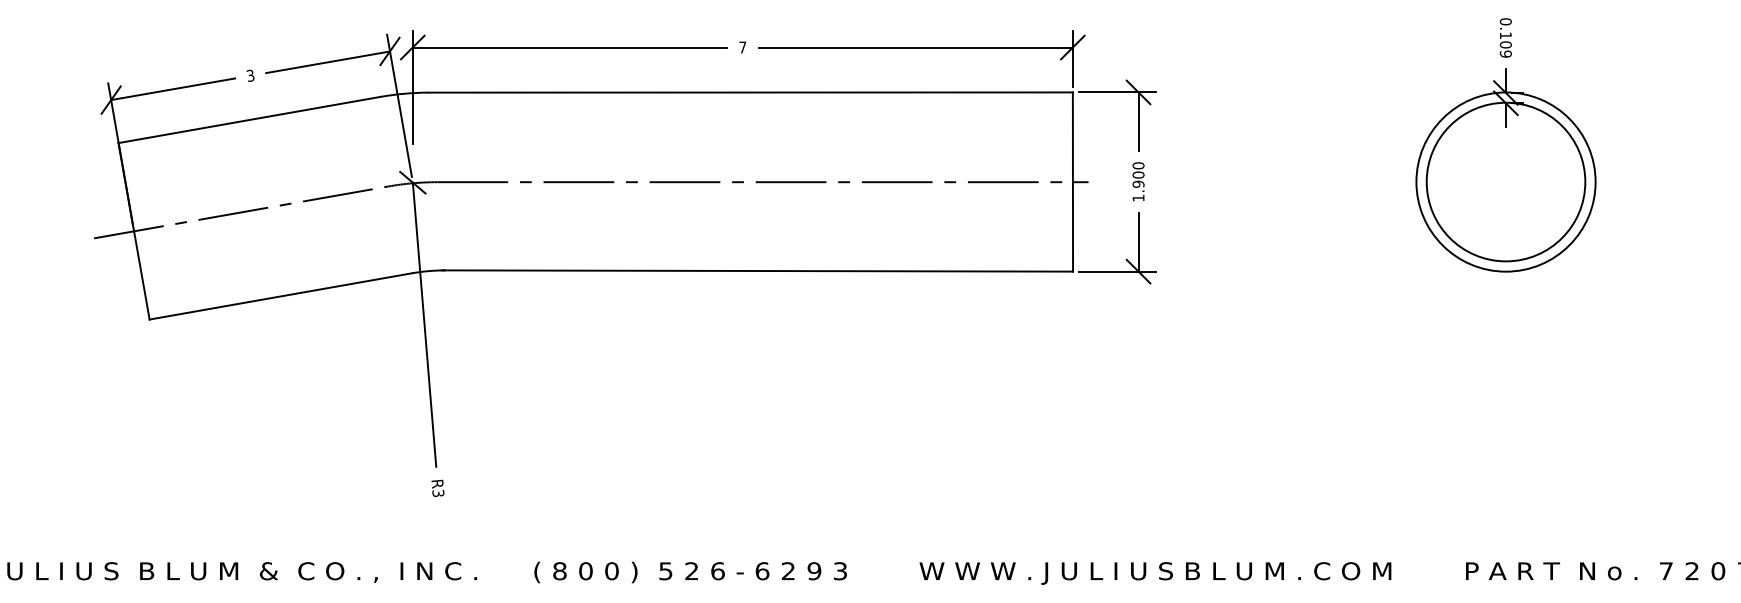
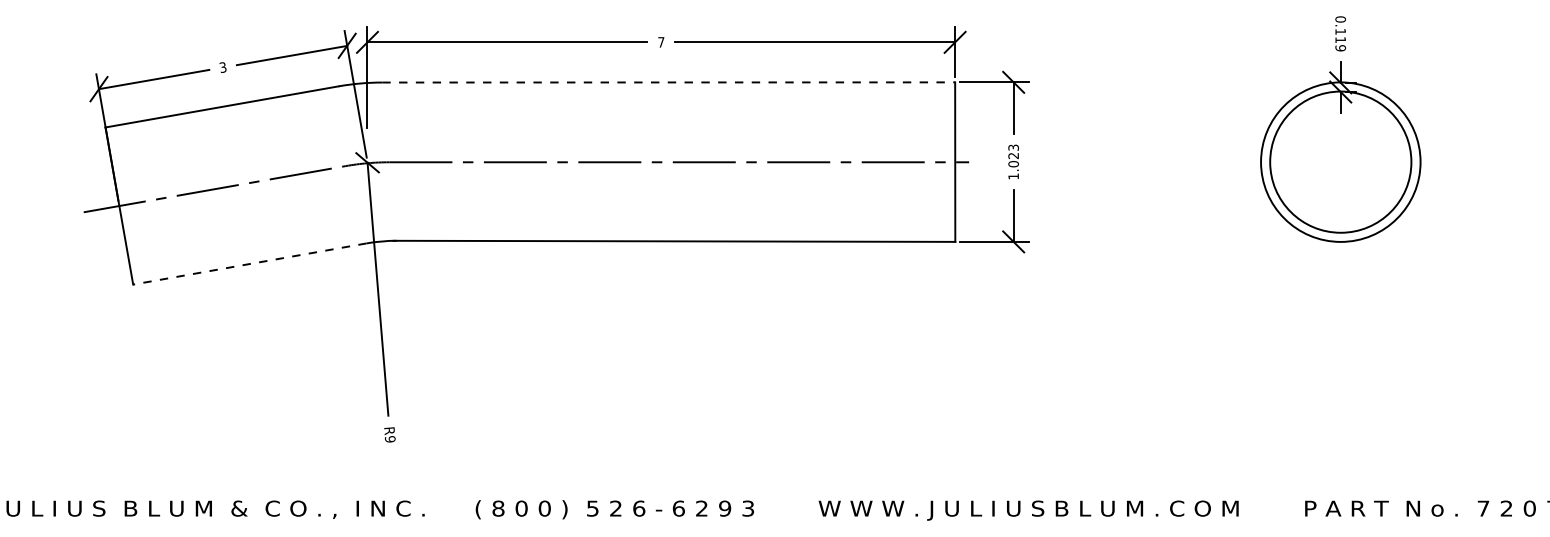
text: (1505, 44) -> (1340, 39), 0.109 -> 0.119
line: (751, 92) -> (669, 82), solid -> dashed
text: (1138, 174) -> (1013, 155), 1.900 -> 1.023
line: (280, 296) -> (249, 264), solid -> dashed
text: (438, 493) -> (390, 439), R3 -> R9

